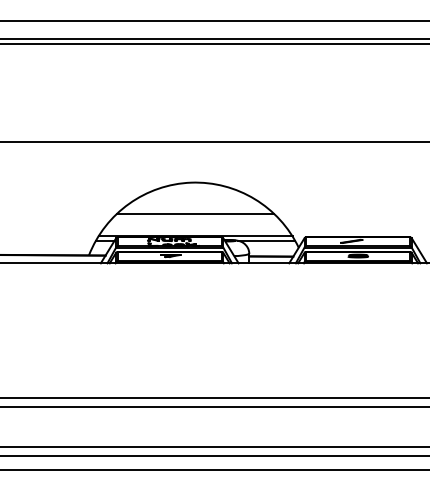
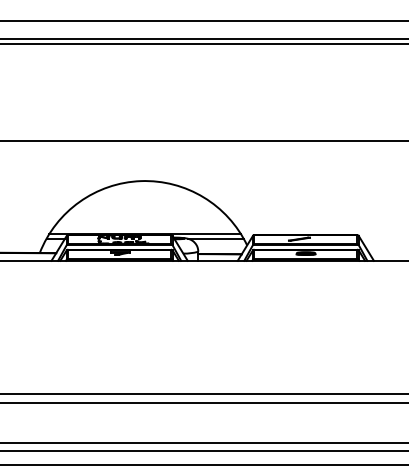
line: (195, 213) -> (145, 211), removed

